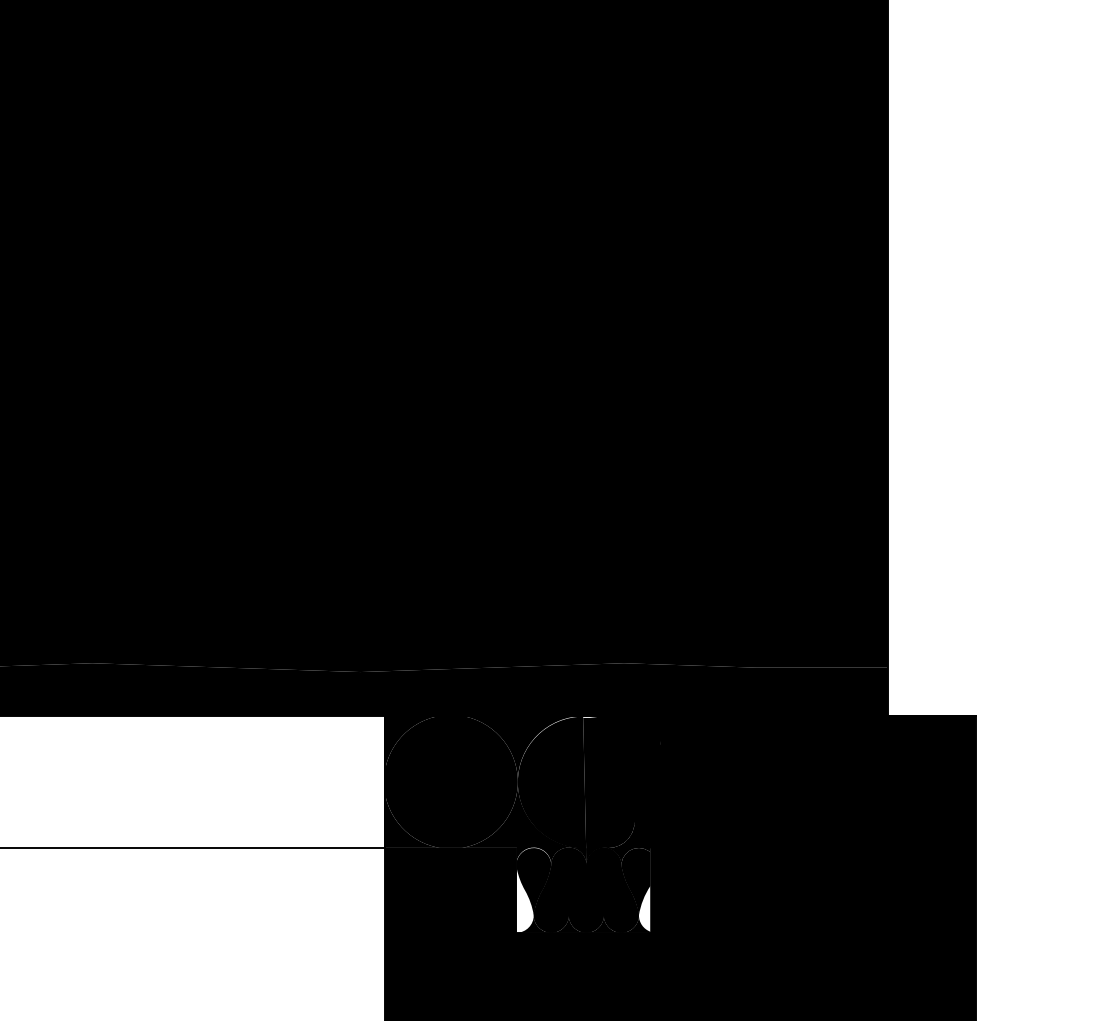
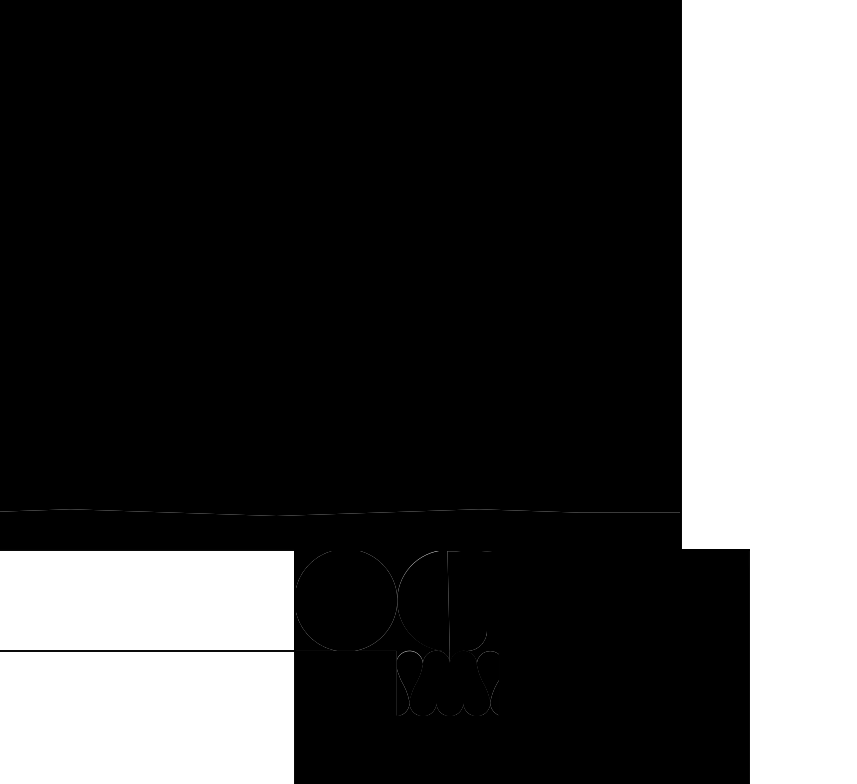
fill: (524, 900) -> (402, 691), added
fill: (644, 908) -> (494, 697), added

